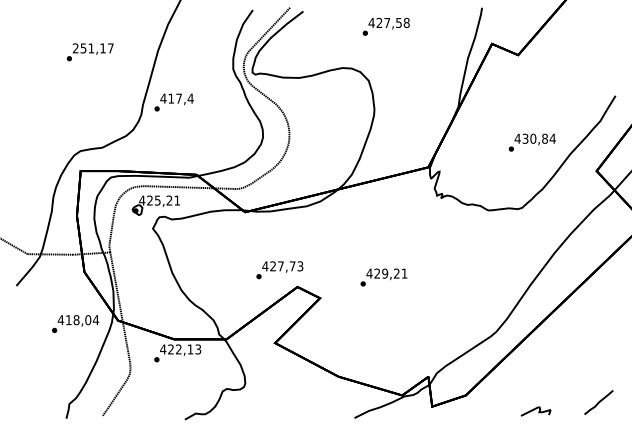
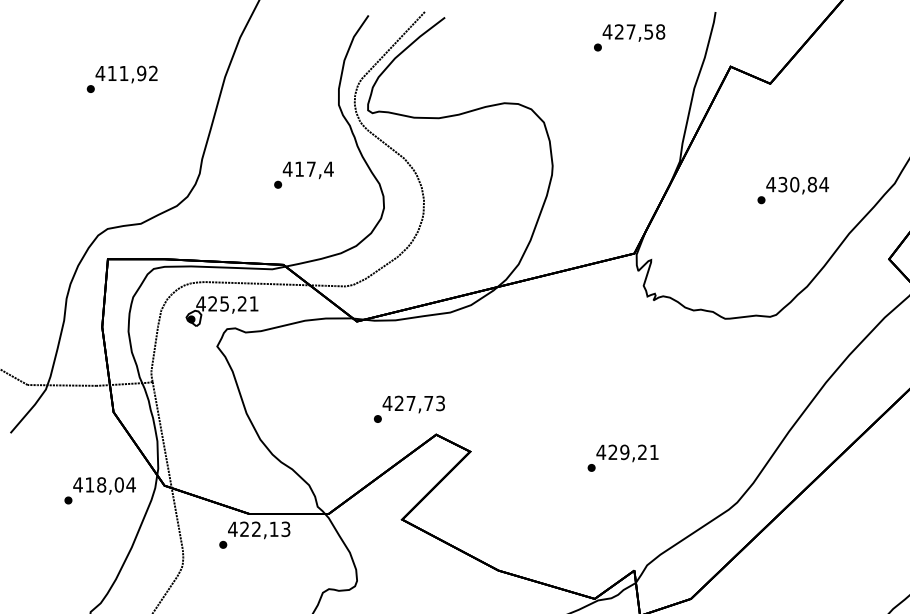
text: (385, 26) -> (628, 37), moved
text: (92, 48) -> (125, 73), 251,17 -> 411,92
text: (173, 102) -> (302, 175), moved
text: (531, 142) -> (791, 190), moved
text: (383, 277) -> (622, 458), moved

